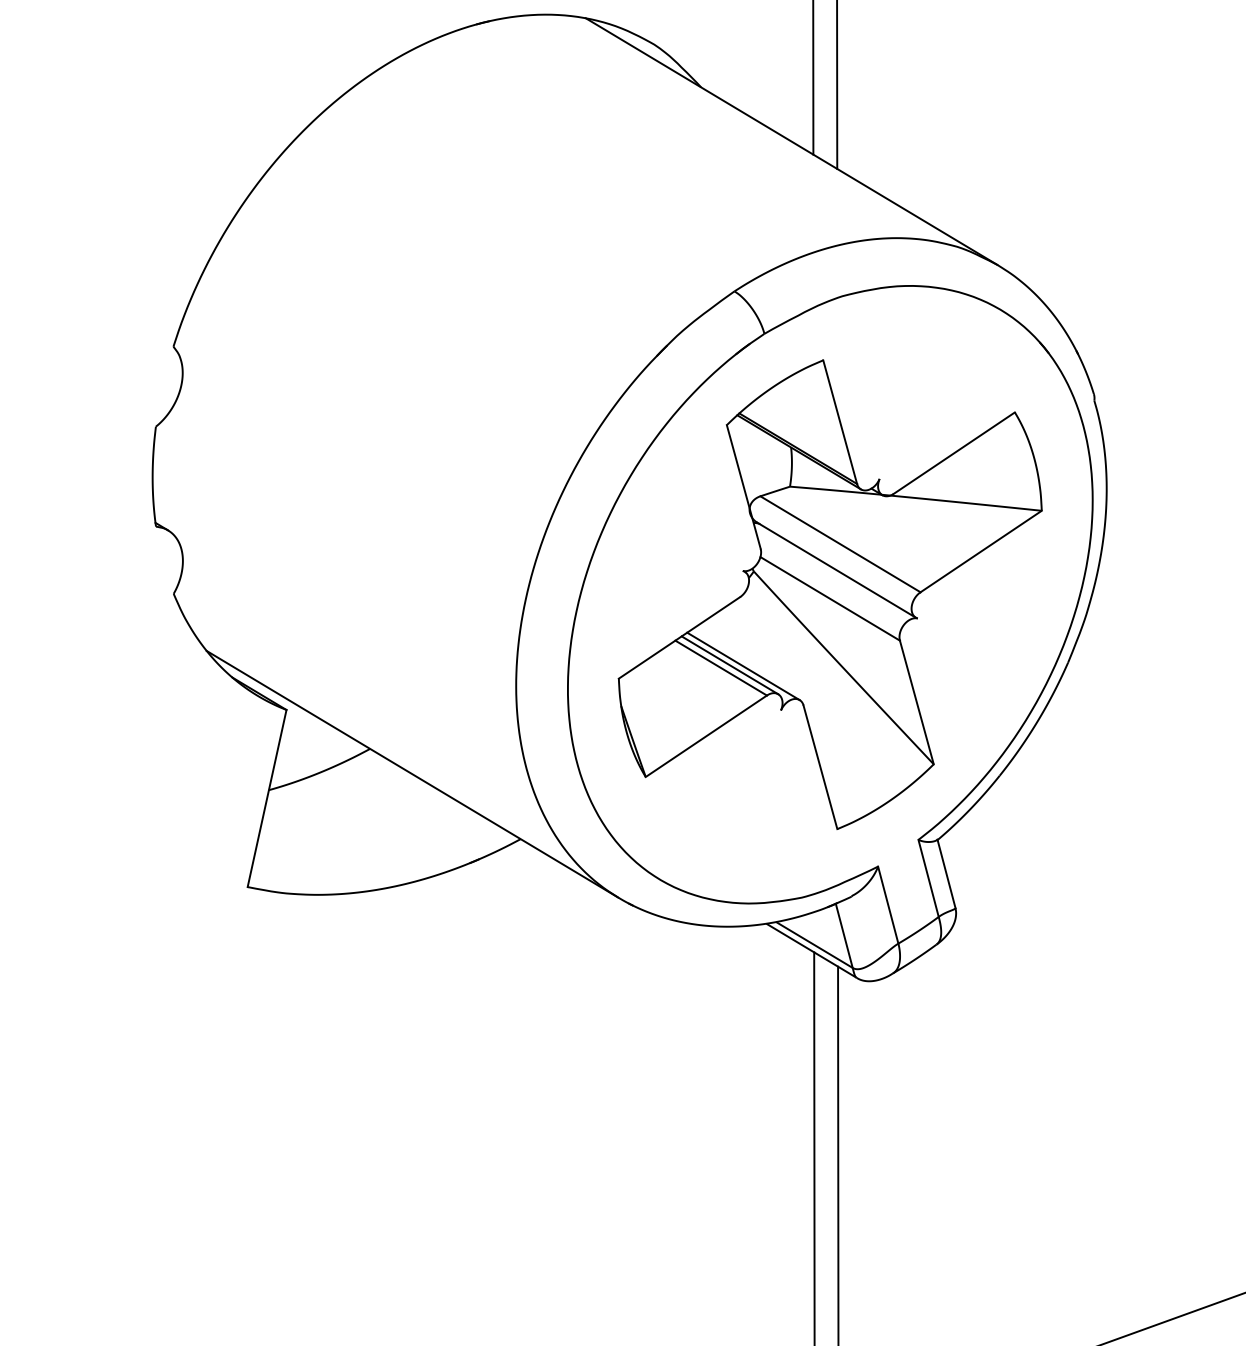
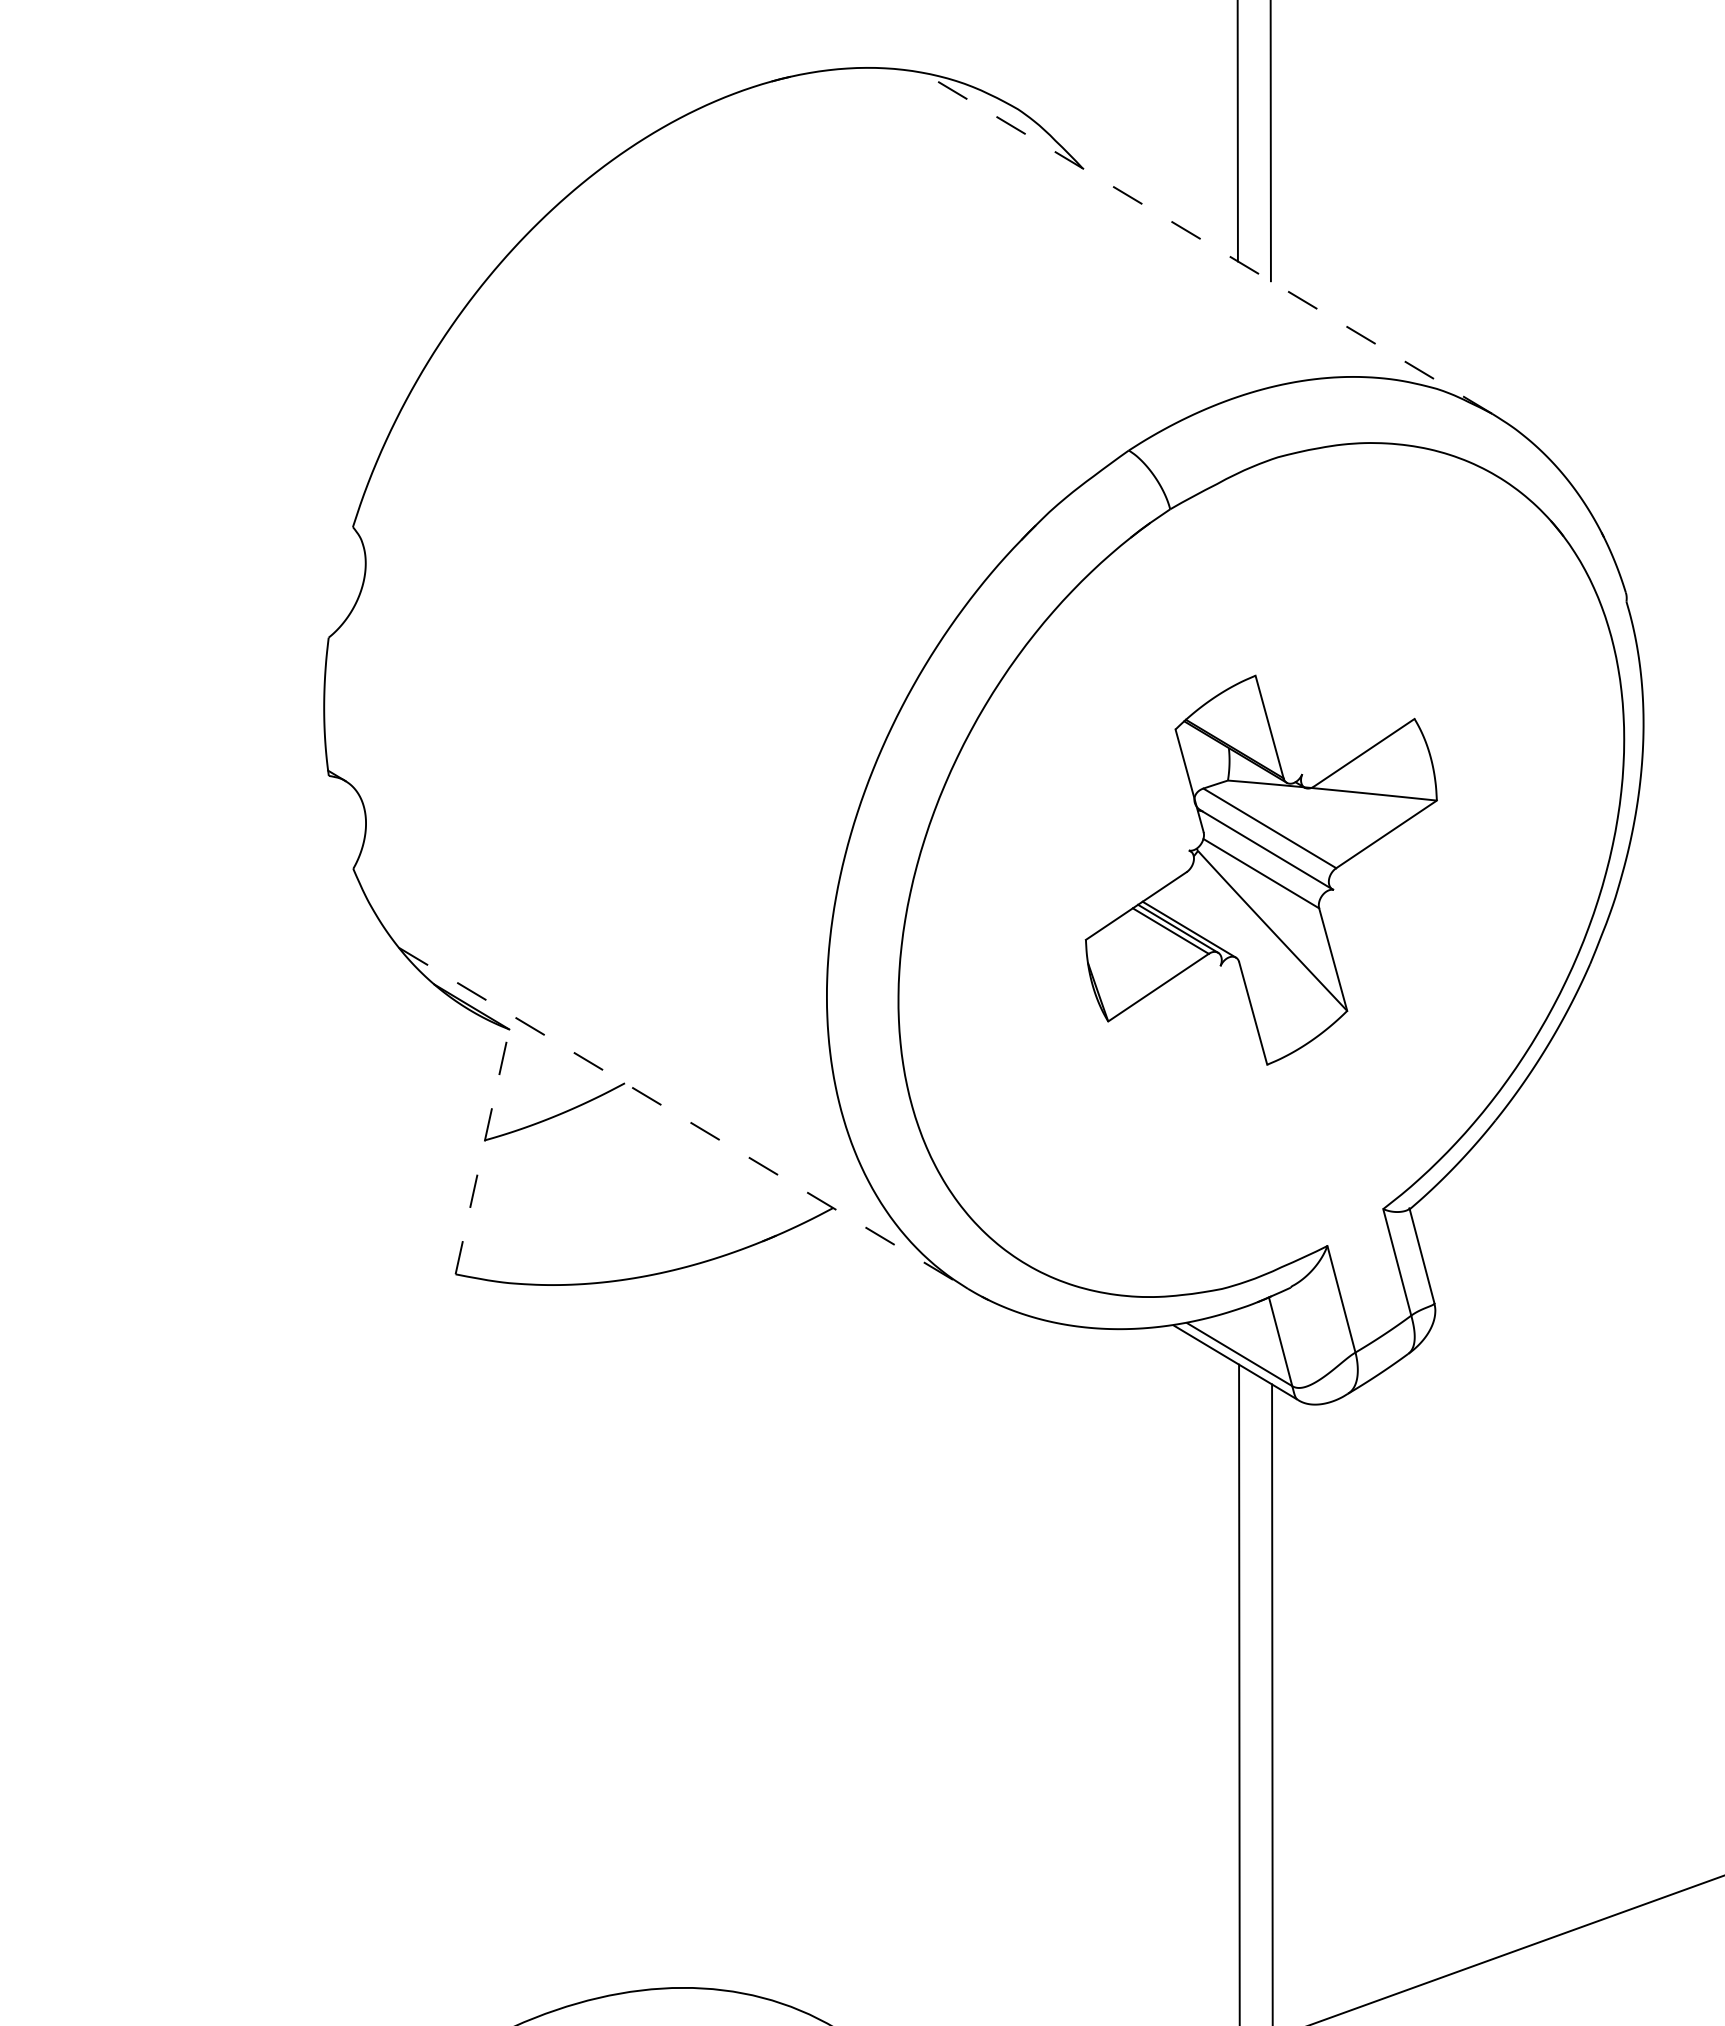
line: (791, 141) -> (1207, 243), solid -> dashed
part: (830, 595) -> (1261, 870), size x0.6
line: (412, 774) -> (683, 1118), solid -> dashed
line: (267, 798) -> (482, 1151), solid -> dashed

